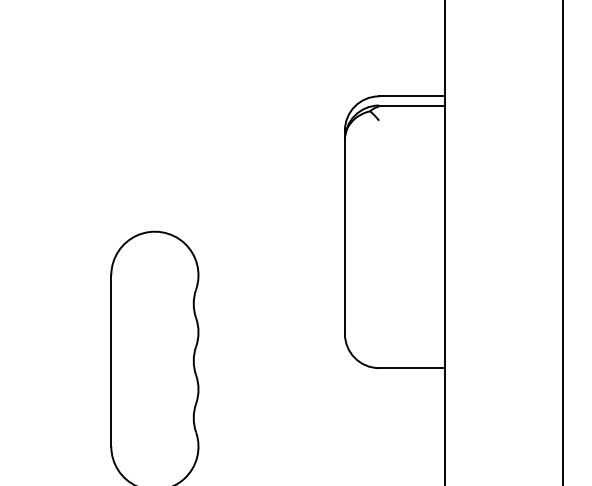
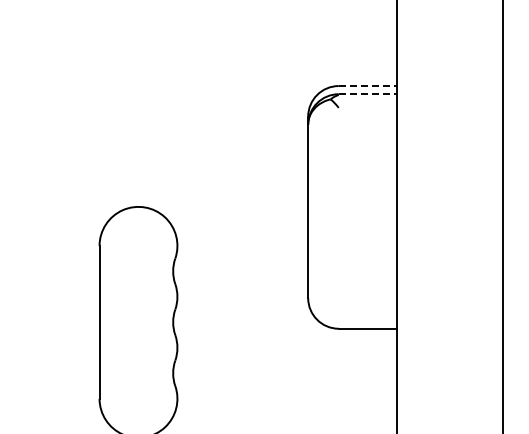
line: (412, 96) -> (368, 86), solid -> dashed
line: (412, 105) -> (368, 94), solid -> dashed

